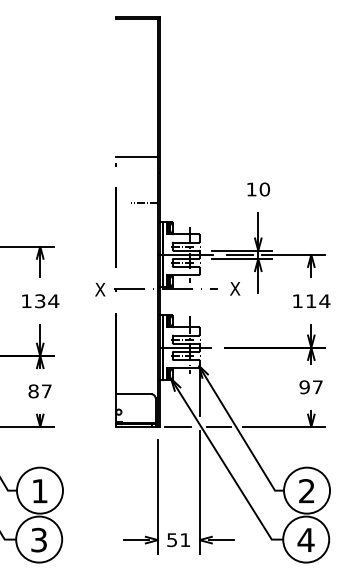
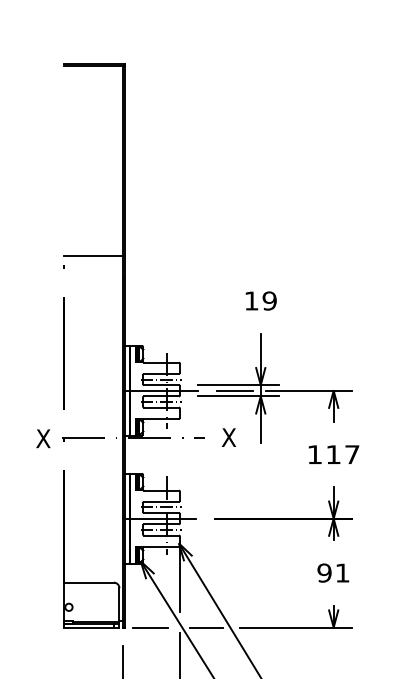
text: (264, 189) -> (269, 300), 10 -> 19
line: (144, 203) -> (104, 320), removed
text: (324, 300) -> (351, 453), 114 -> 117
text: (317, 387) -> (342, 573), 97 -> 91

